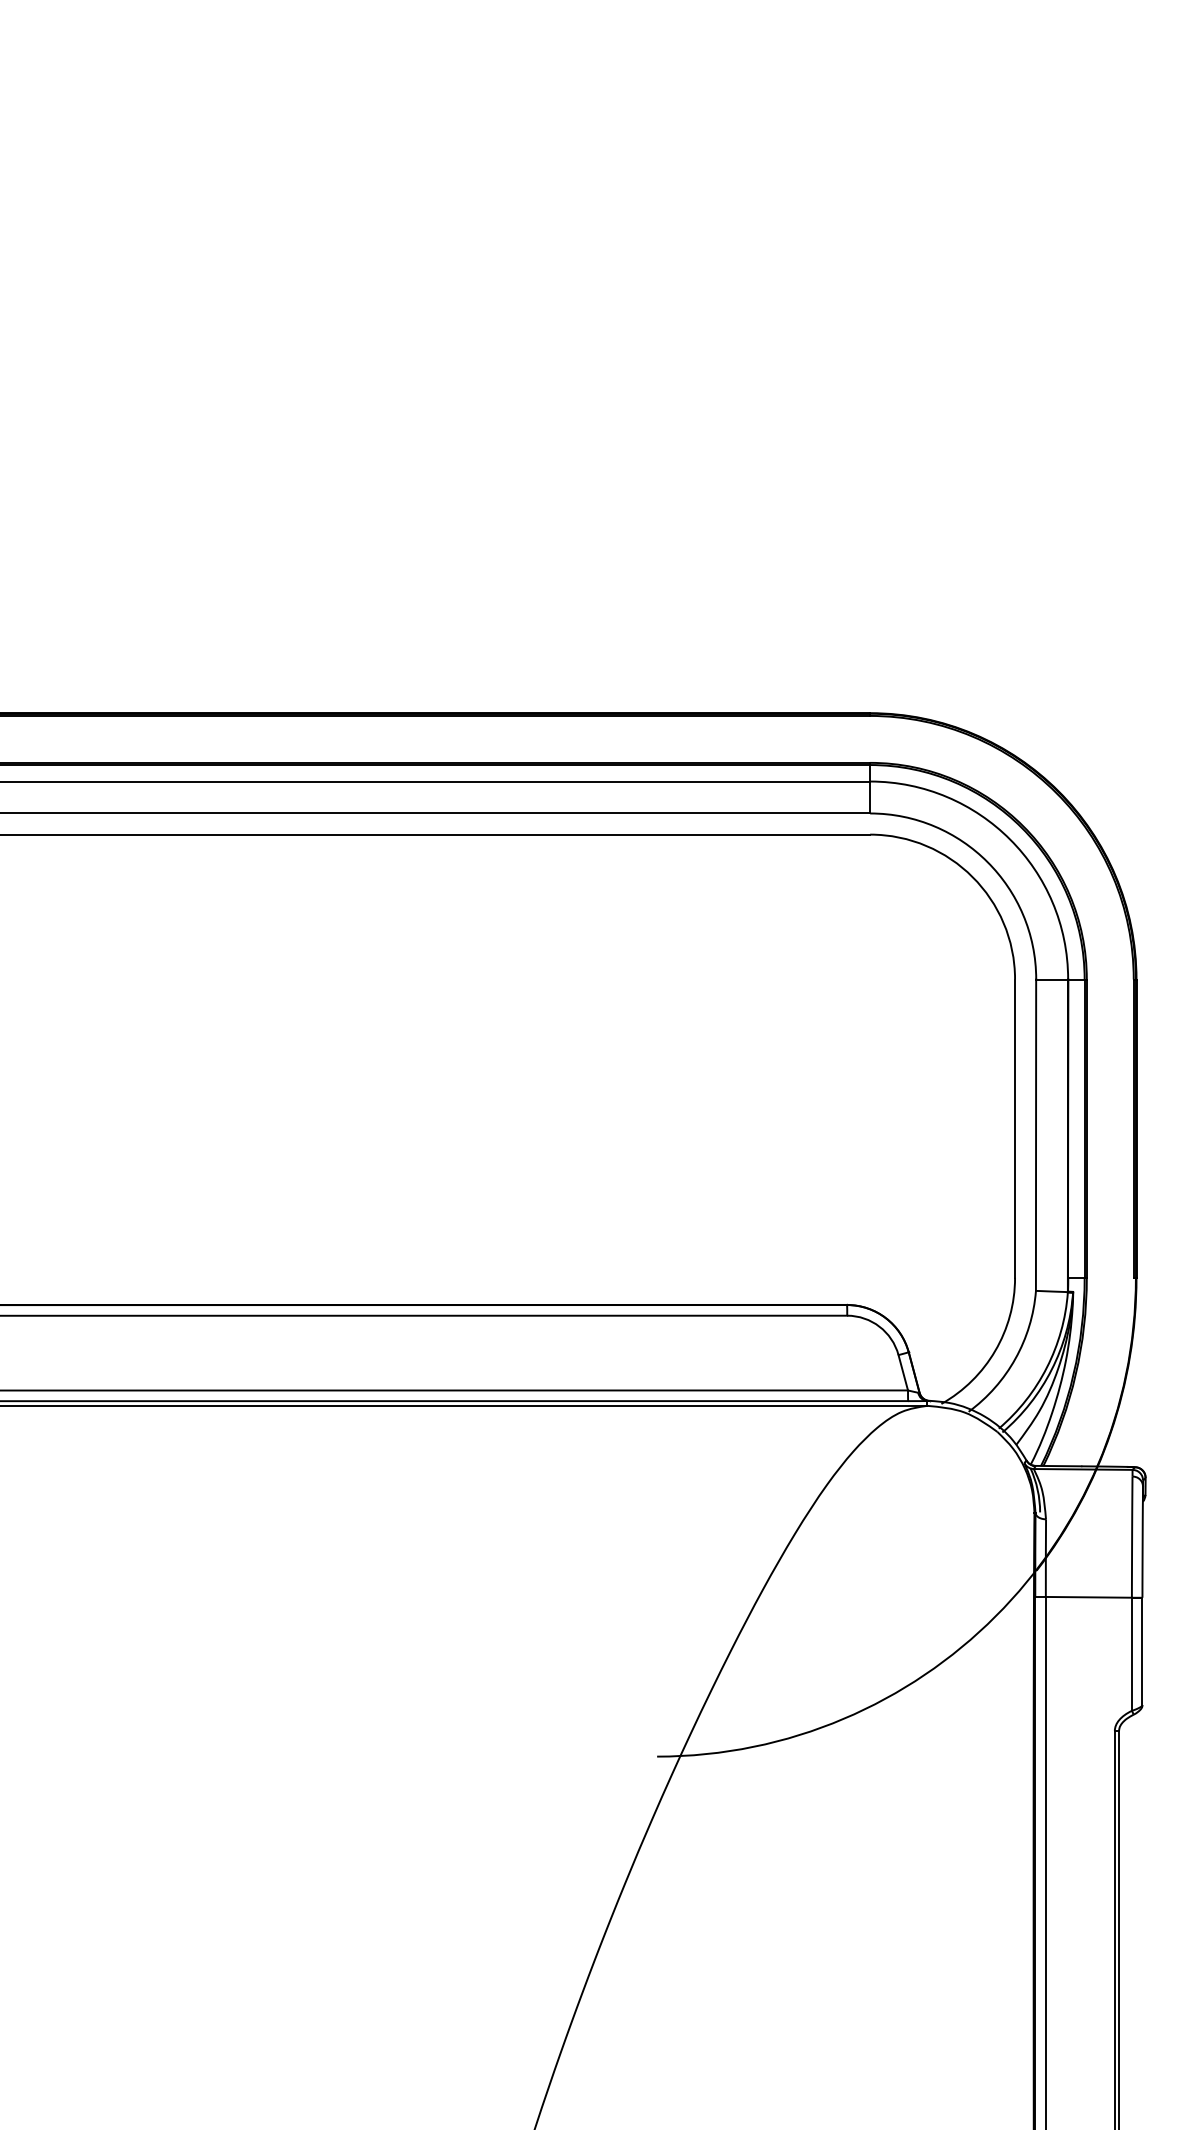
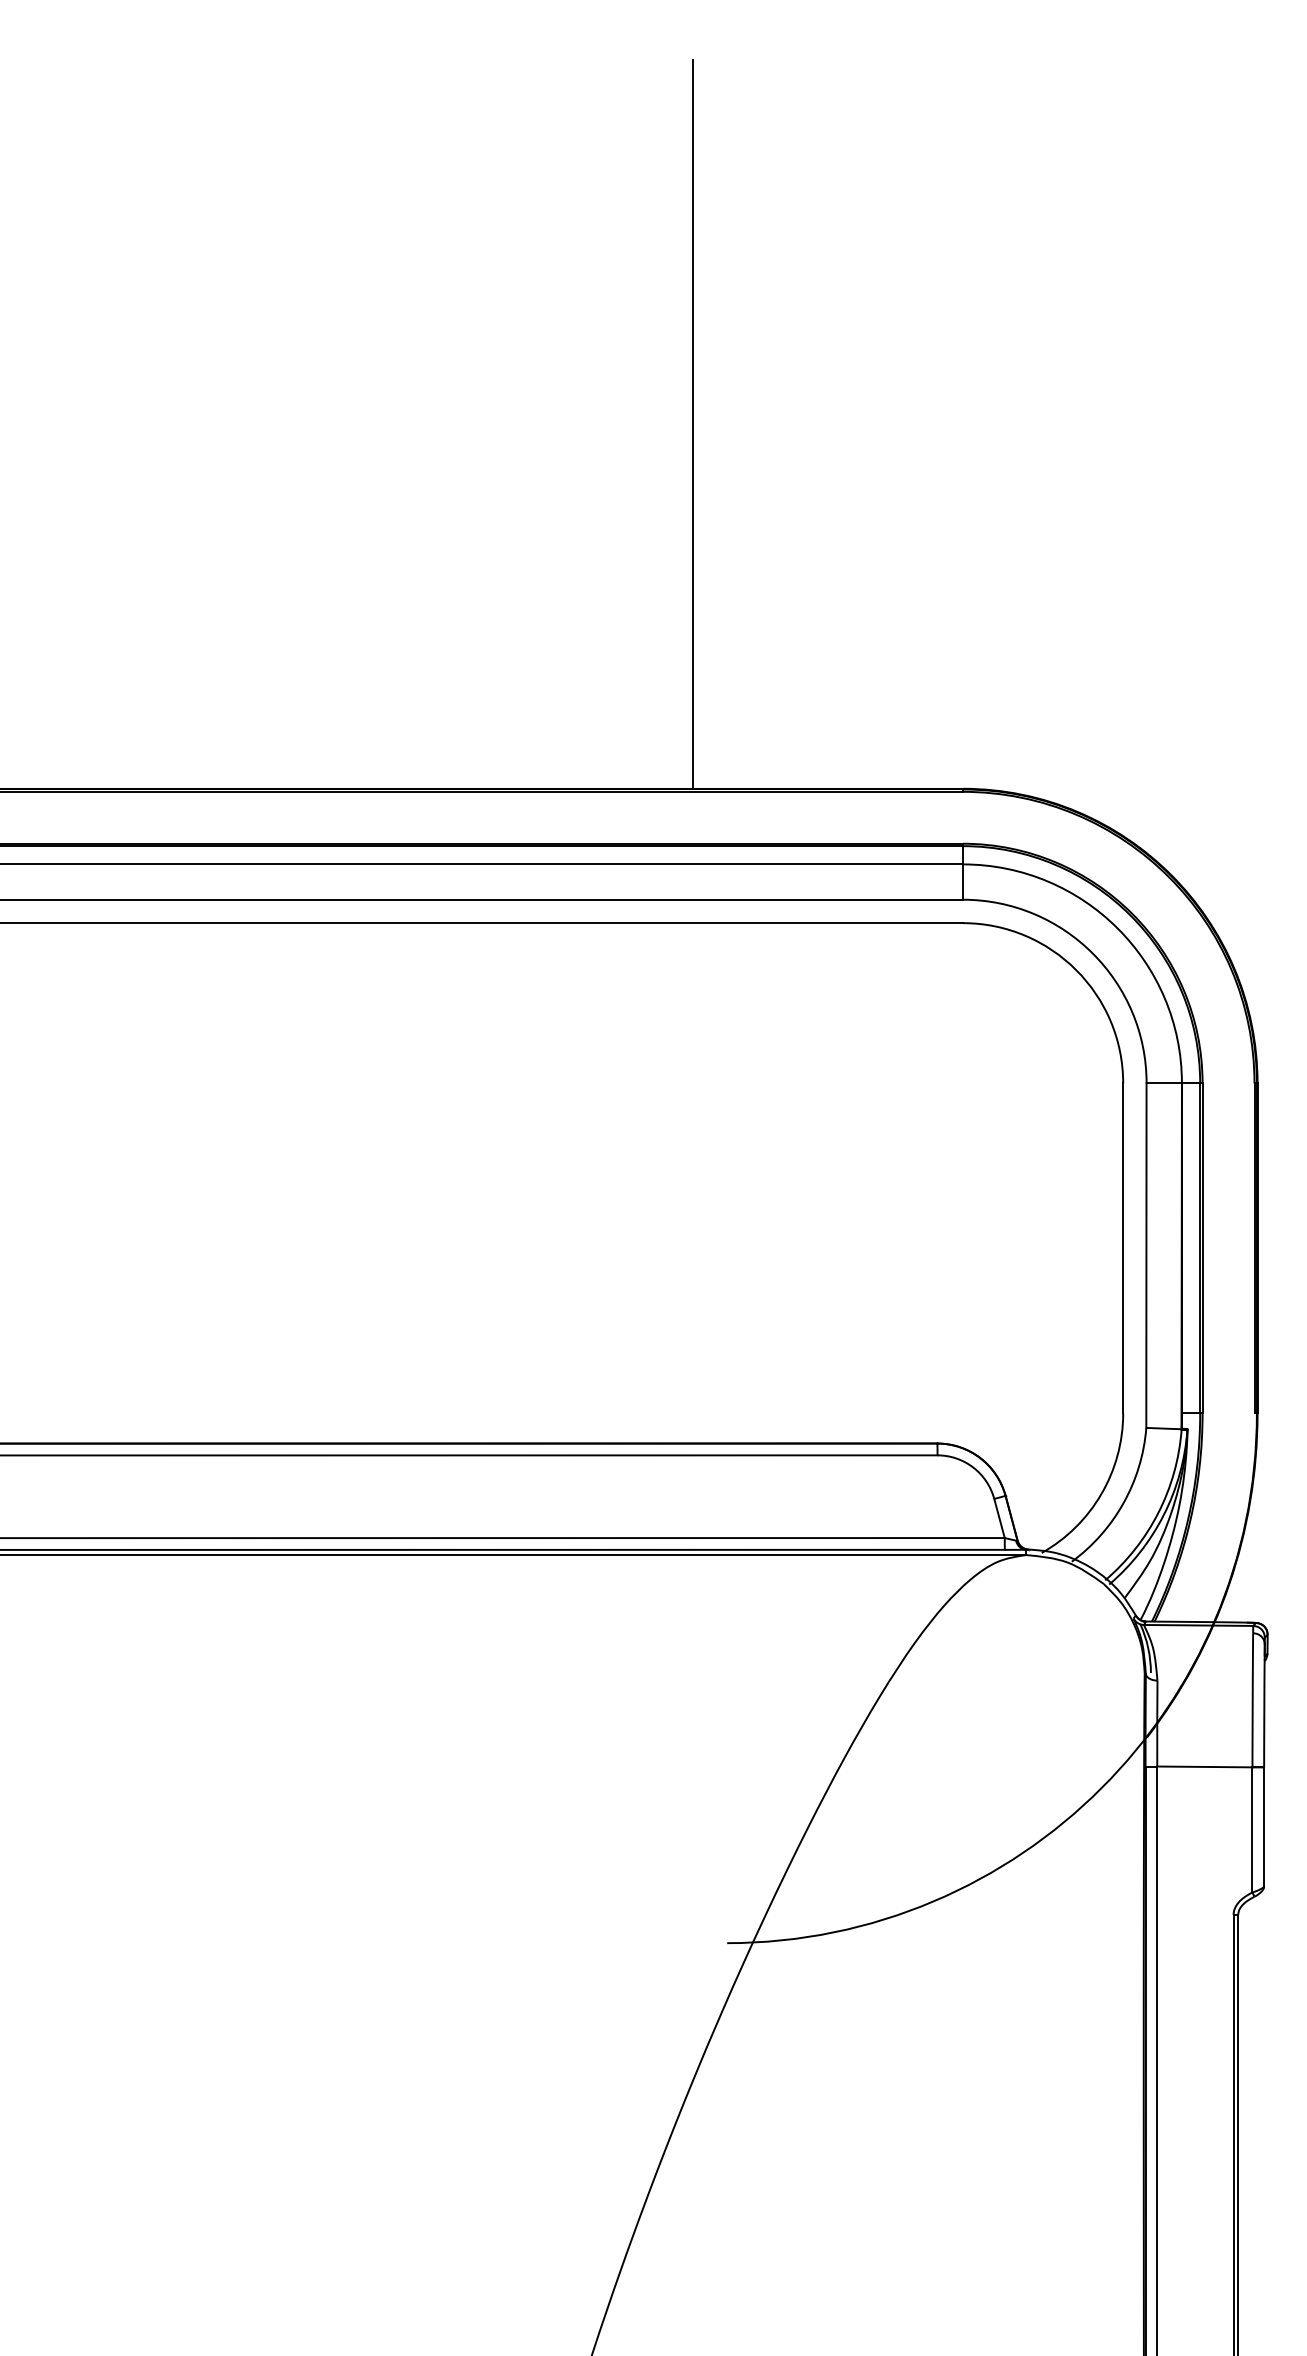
line: (625, 383) -> (692, 424), added

